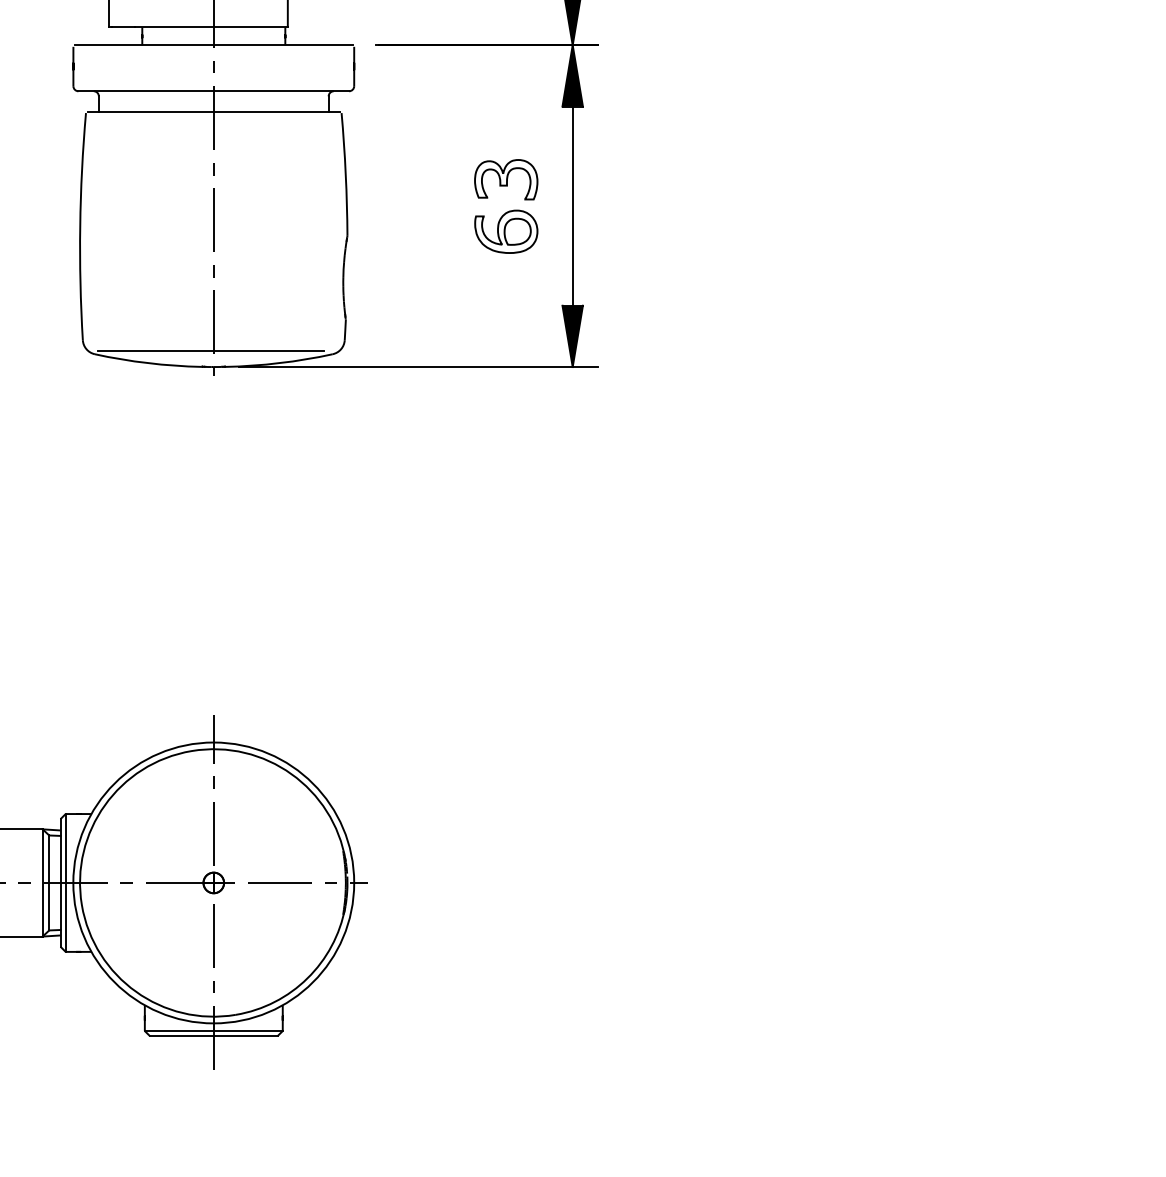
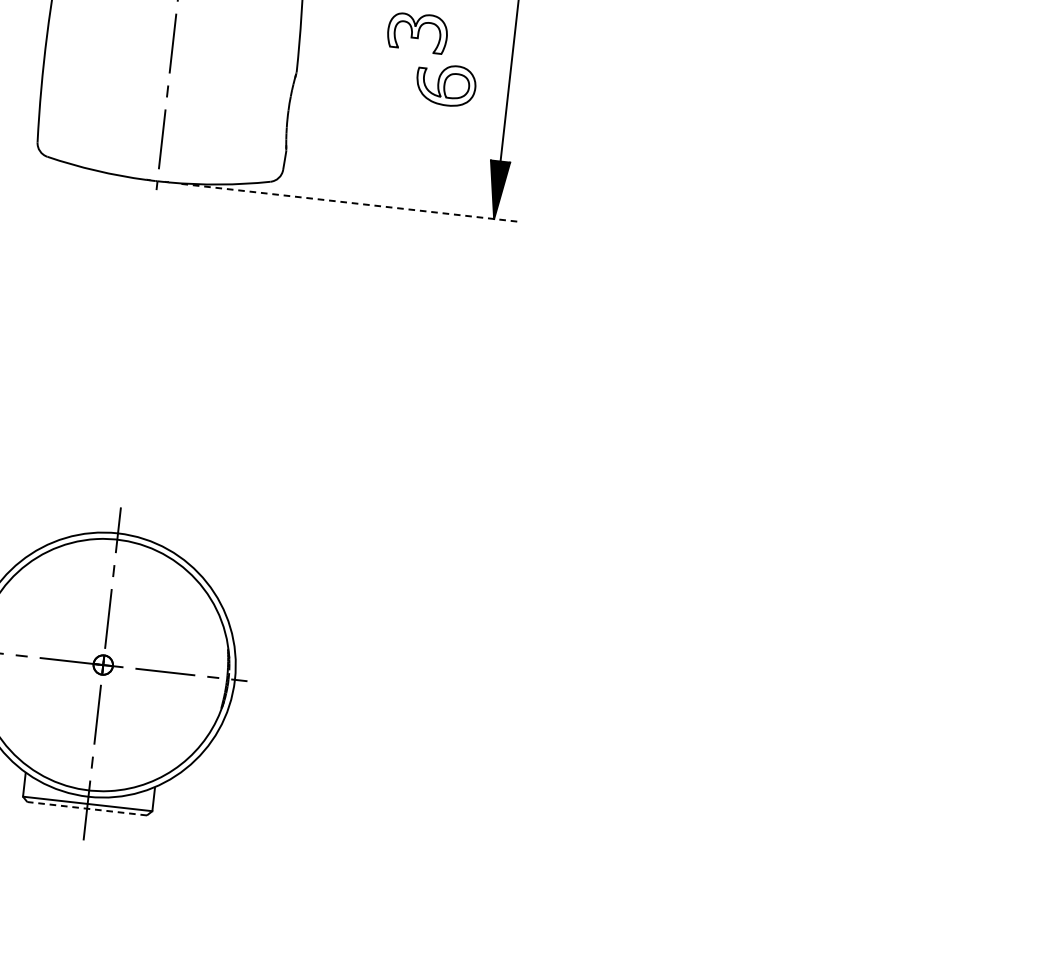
part: (506, 179) -> (417, 32), moved
line: (210, 350) -> (156, 165), removed
line: (419, 367) -> (350, 203), solid -> dashed
line: (213, 1036) -> (86, 809), solid -> dashed

